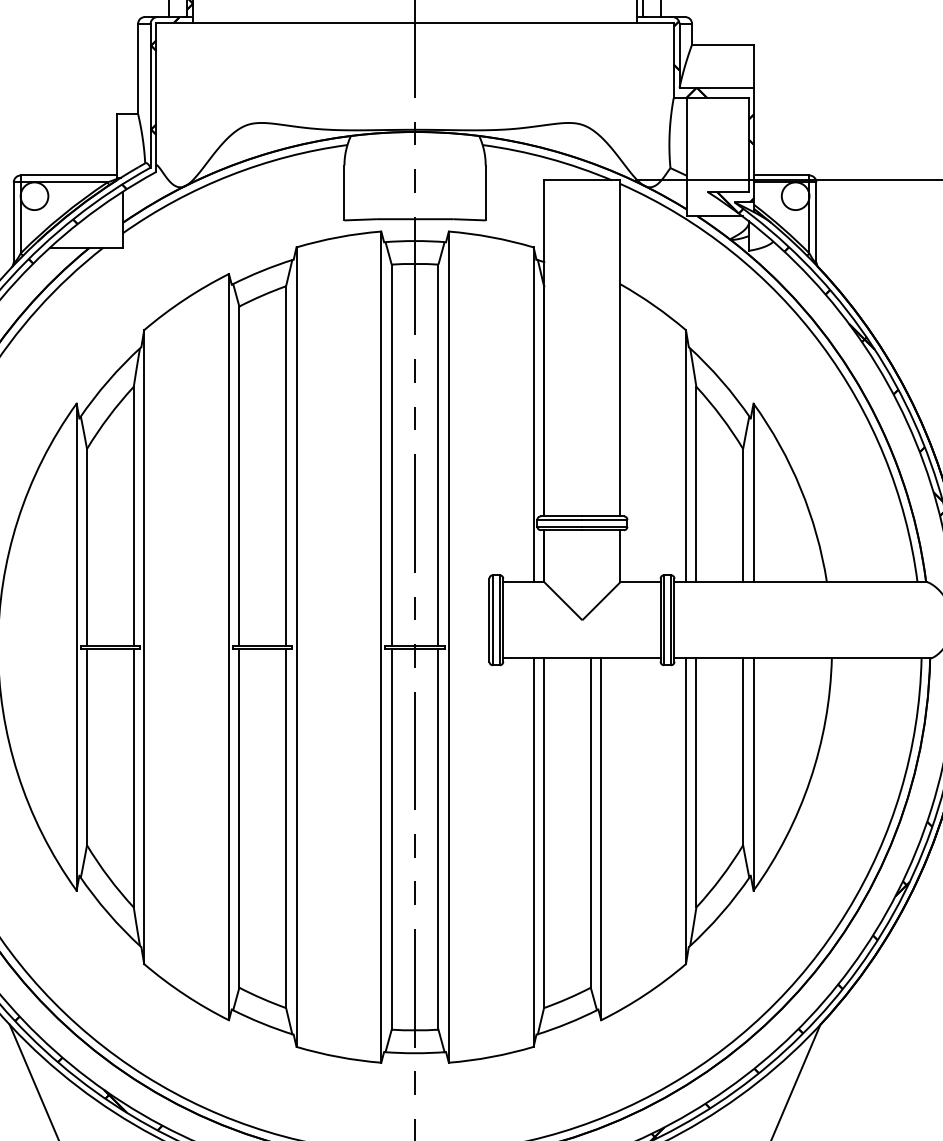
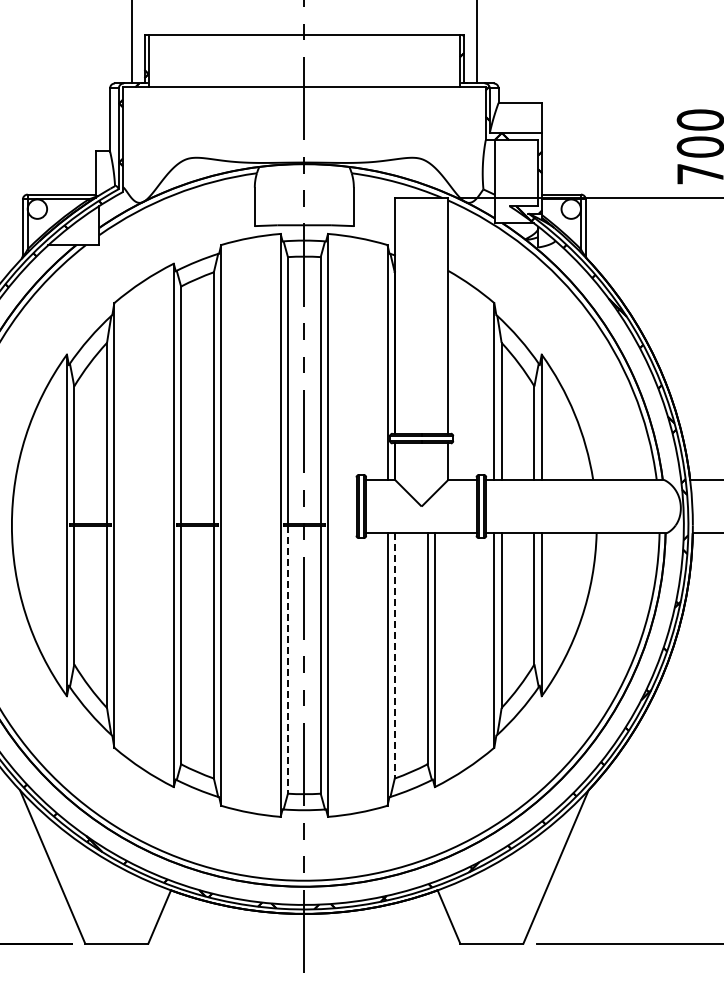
line: (543, 832) -> (394, 655), solid -> dashed
line: (391, 839) -> (287, 660), solid -> dashed

